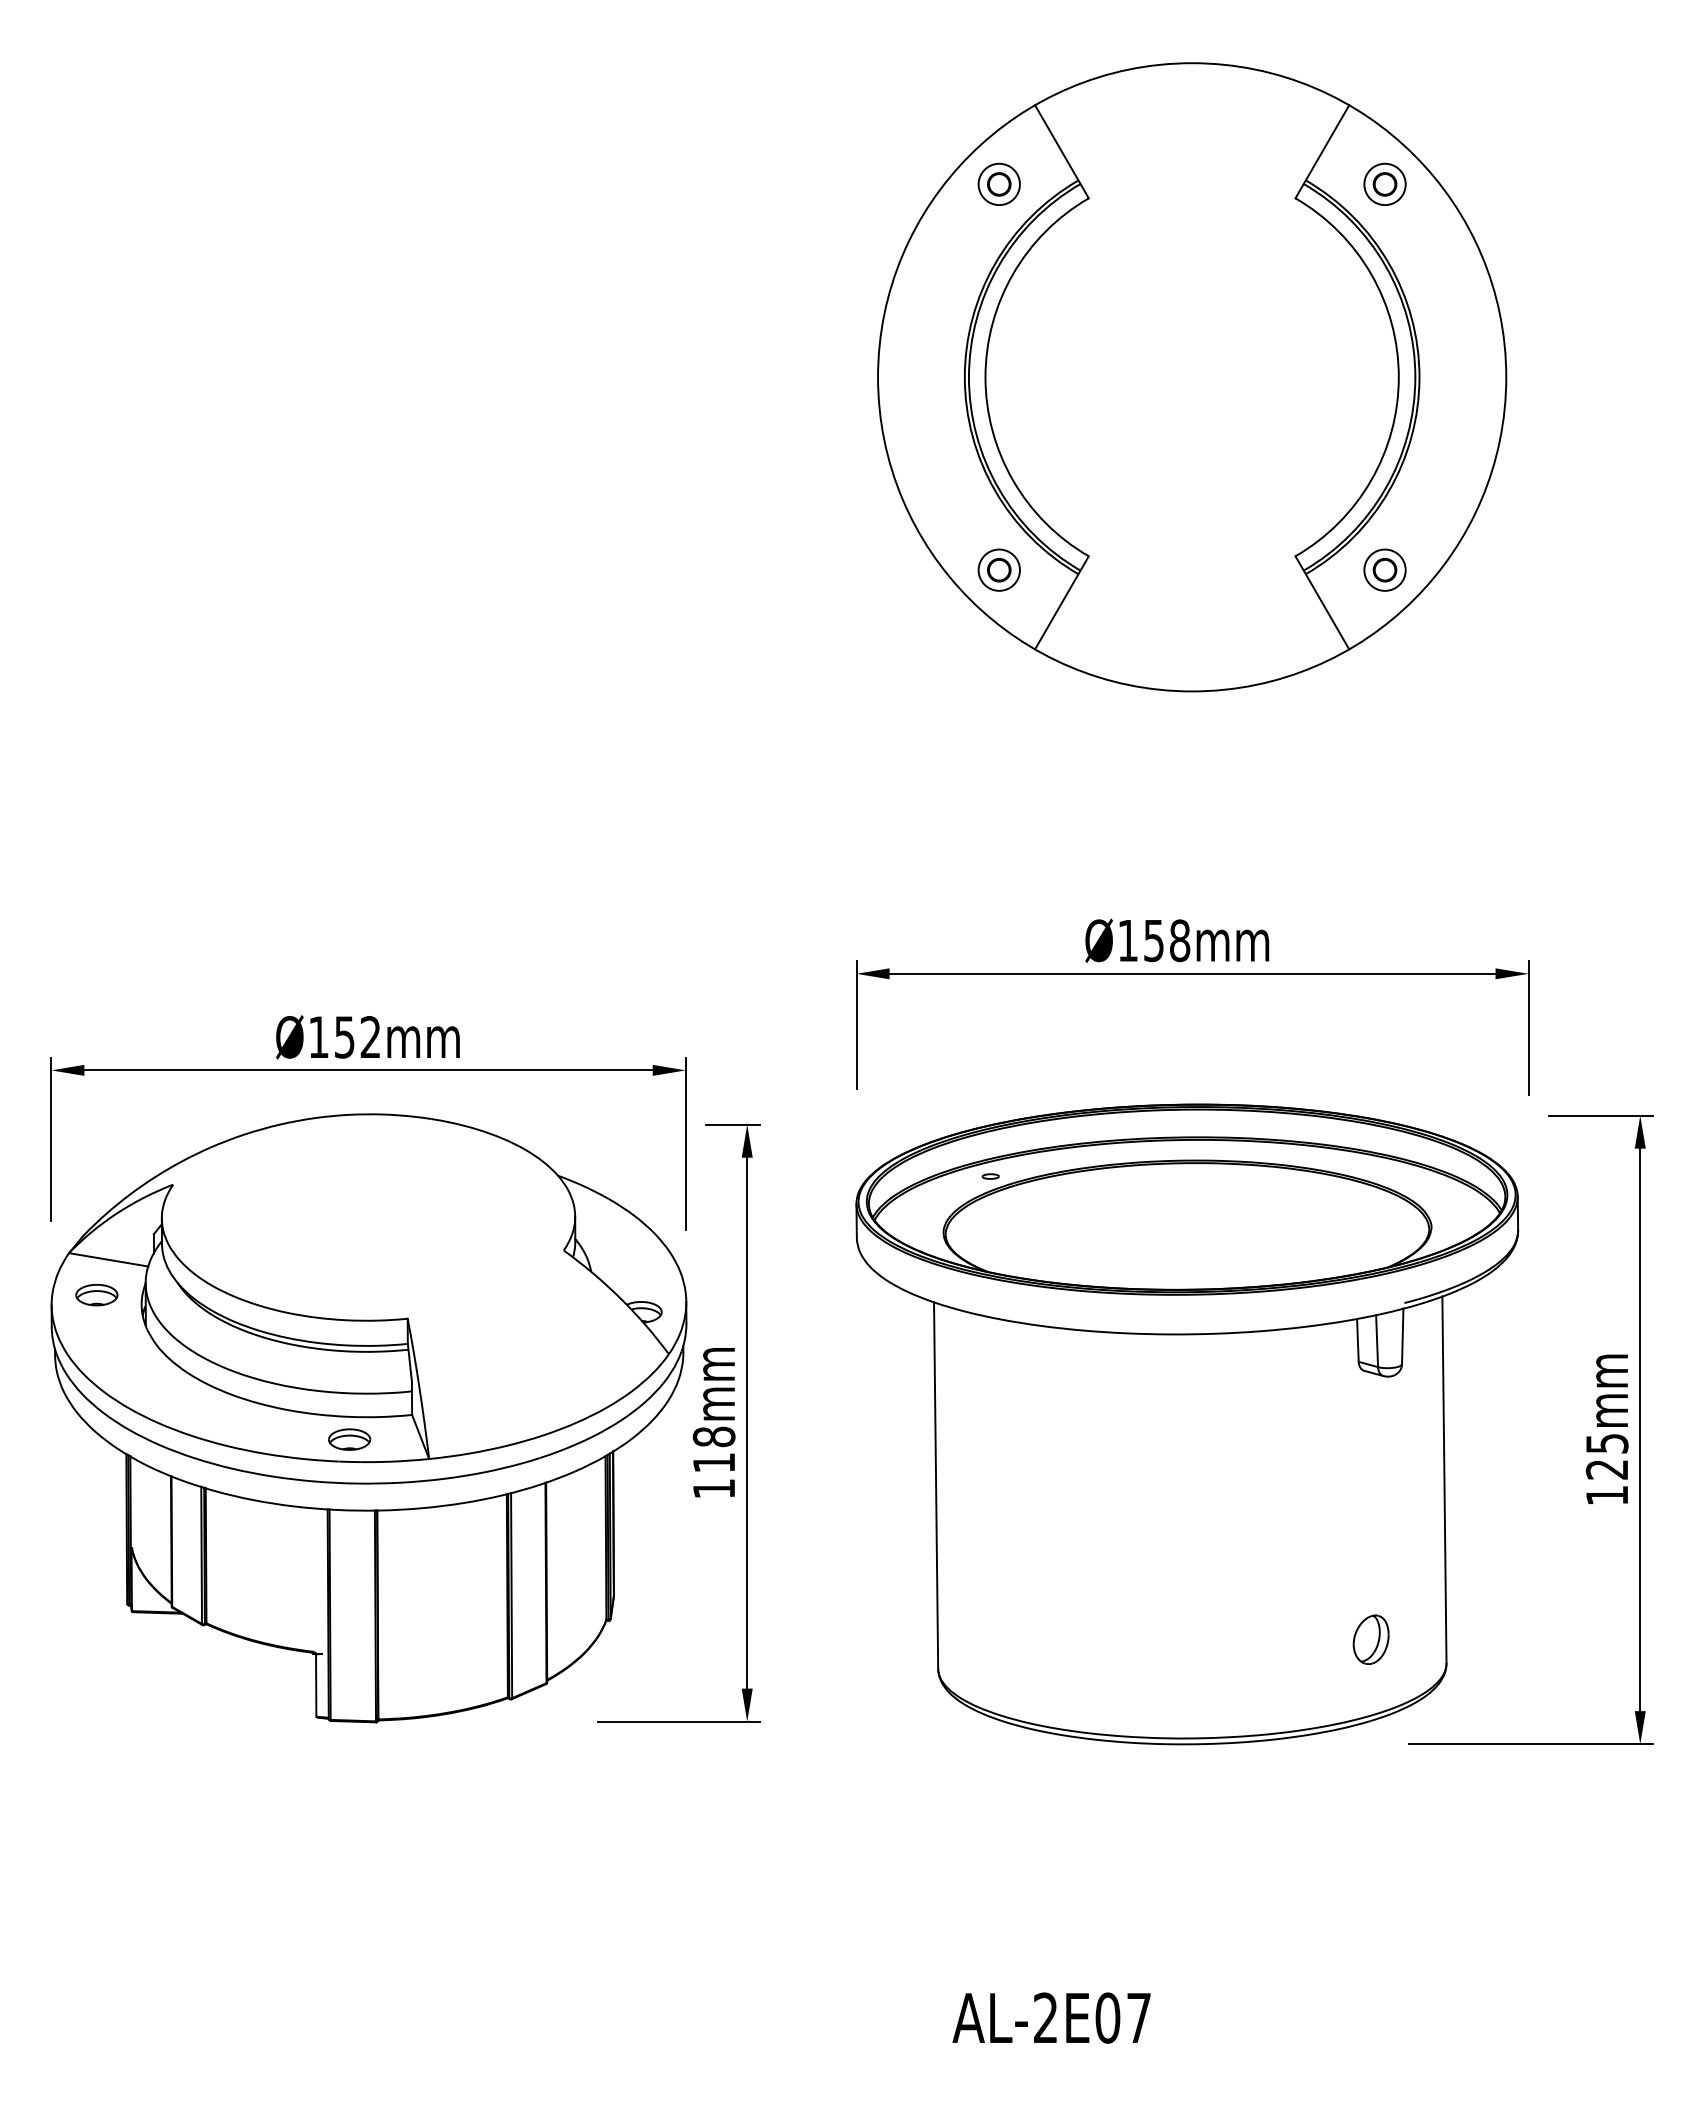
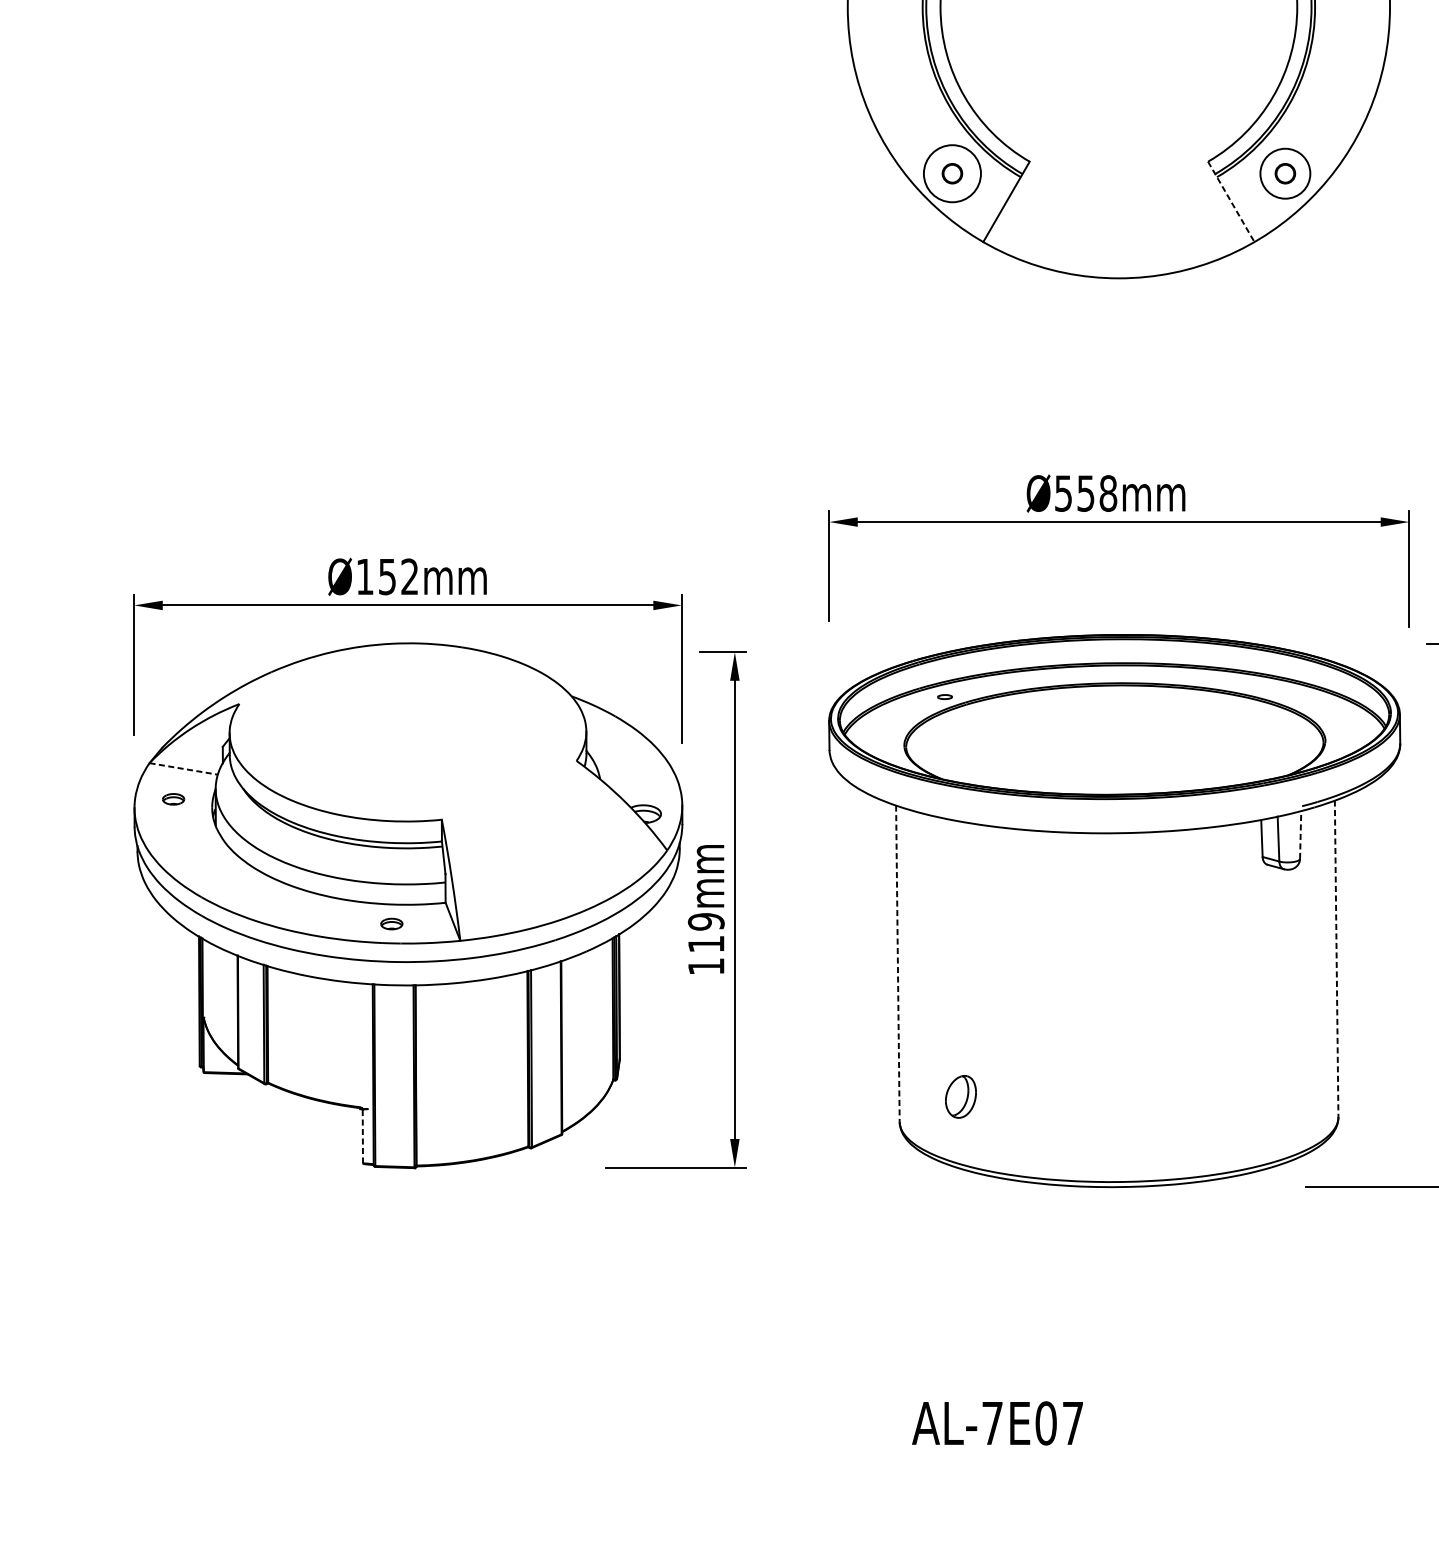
circle: (998, 569) -> (951, 173), size x1.6
circle: (1384, 569) -> (1284, 173), size x1.4
line: (1322, 602) -> (1231, 201), solid -> dashed
text: (1127, 941) -> (1063, 494), Ø158mm -> Ø558mm
line: (109, 1259) -> (184, 768), solid -> dashed
part: (96, 1294) -> (173, 798), size x0.6
line: (1402, 1336) -> (1300, 835), solid -> dashed
text: (713, 1436) -> (705, 921), 118mm -> 119mm
part: (349, 1439) -> (391, 924), size x0.6
line: (1444, 1480) -> (1336, 959), solid -> dashed
line: (936, 1486) -> (898, 964), solid -> dashed
part: (1370, 1639) -> (960, 1096), moved
line: (316, 1685) -> (363, 1136), solid -> dashed
text: (1045, 2017) -> (992, 1422), AL-2E07 -> AL-7E07

